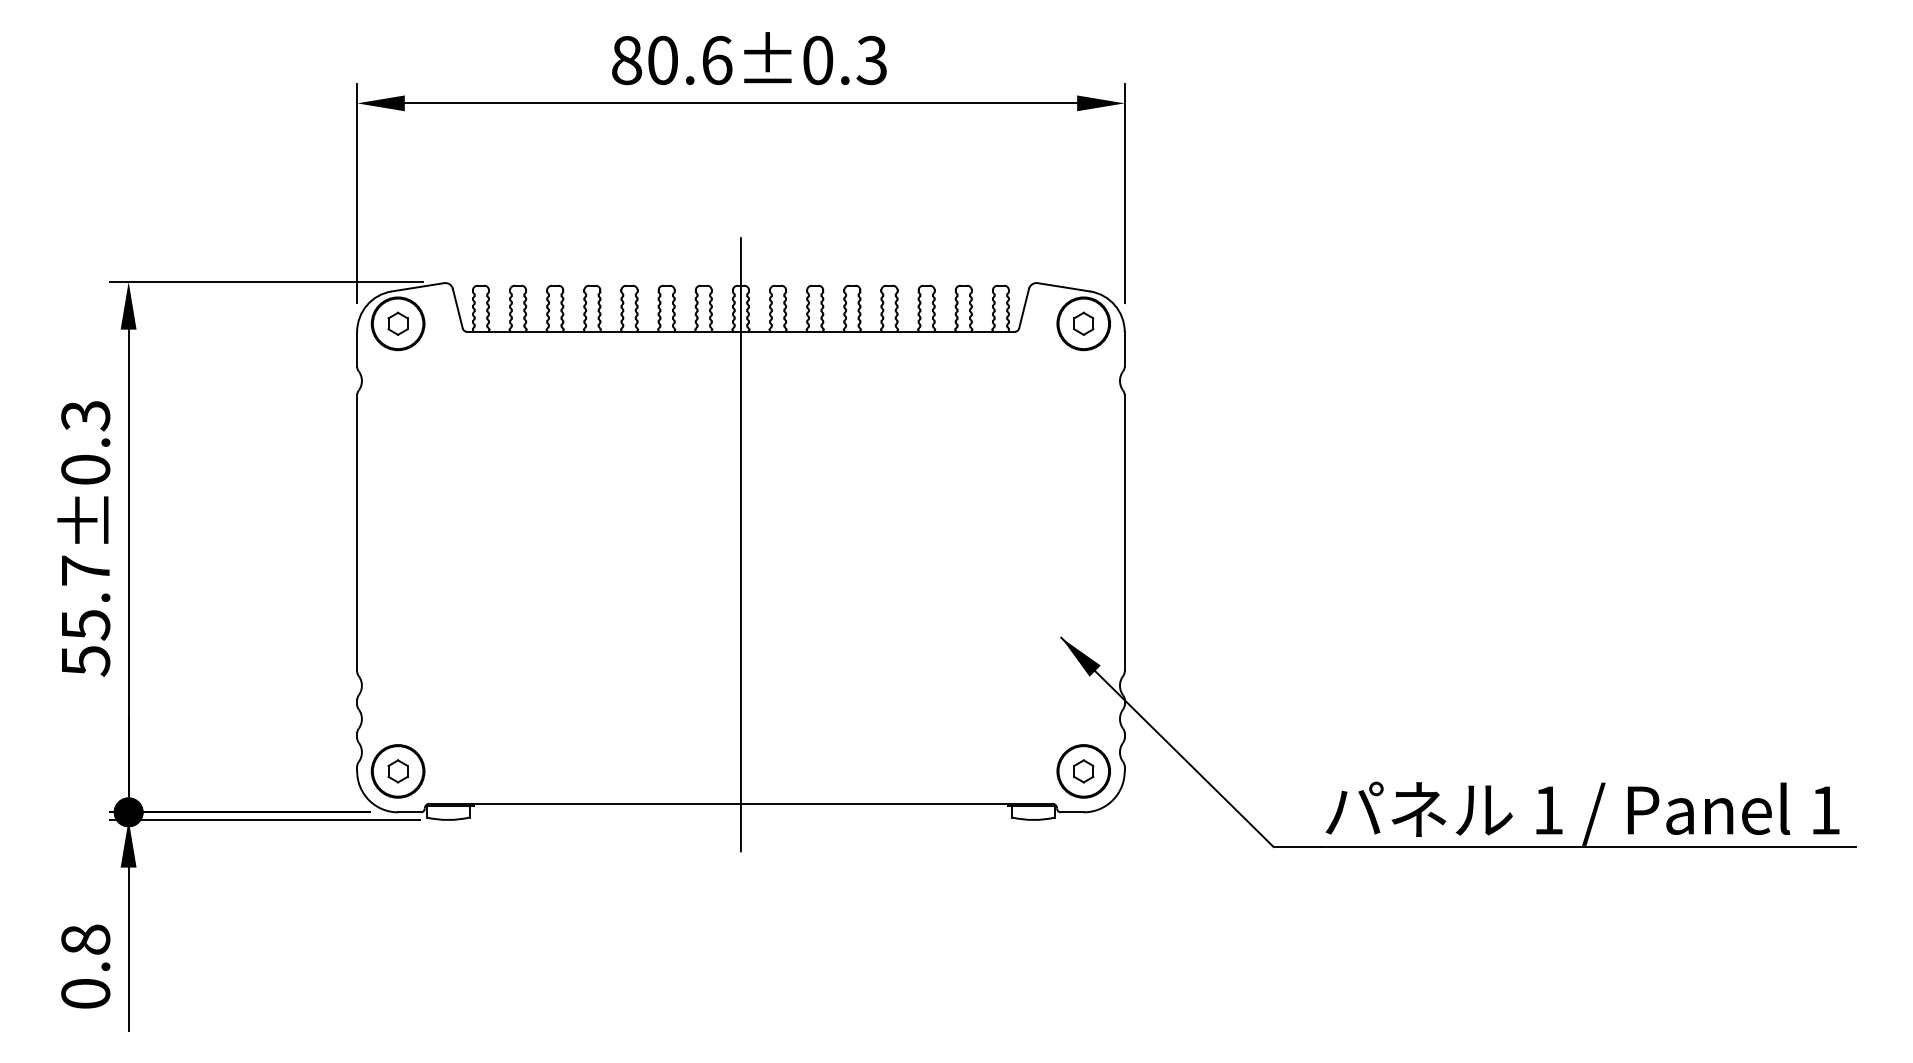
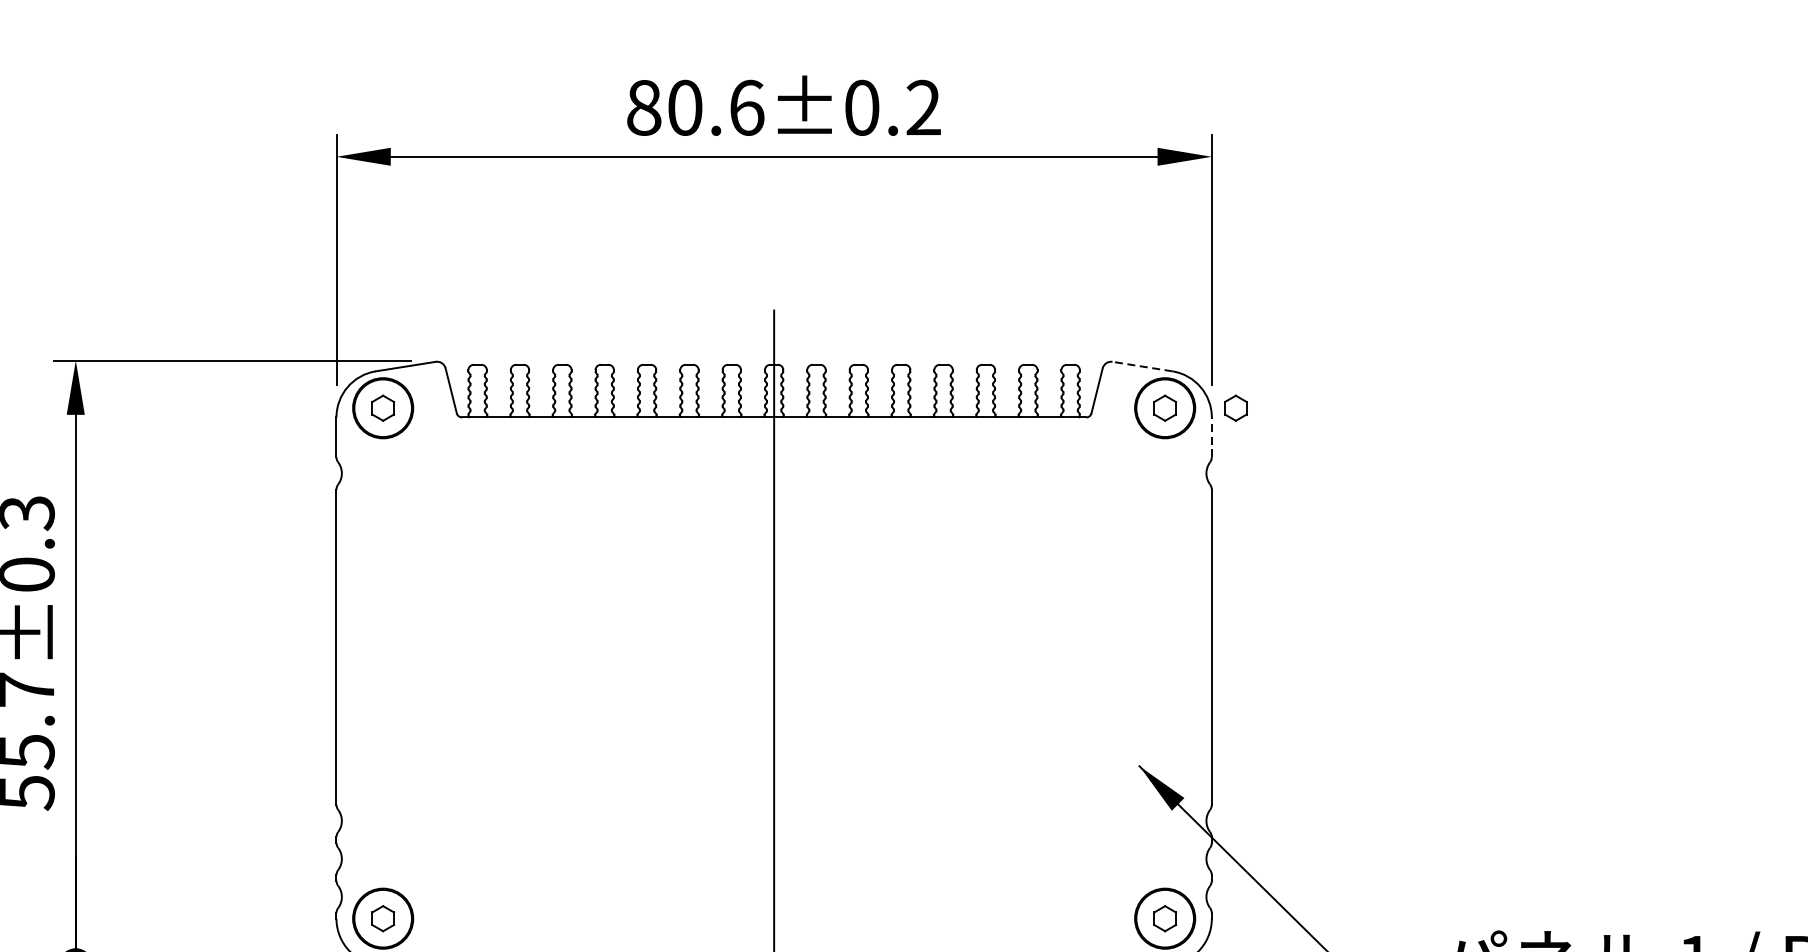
text: (871, 60) -> (923, 107), 80.6±0.3 -> 80.6±0.2
line: (1063, 287) -> (1142, 366), solid -> dashed
part: (1145, 323) -> (1235, 407), added
line: (1124, 348) -> (1211, 436), solid -> dashed

